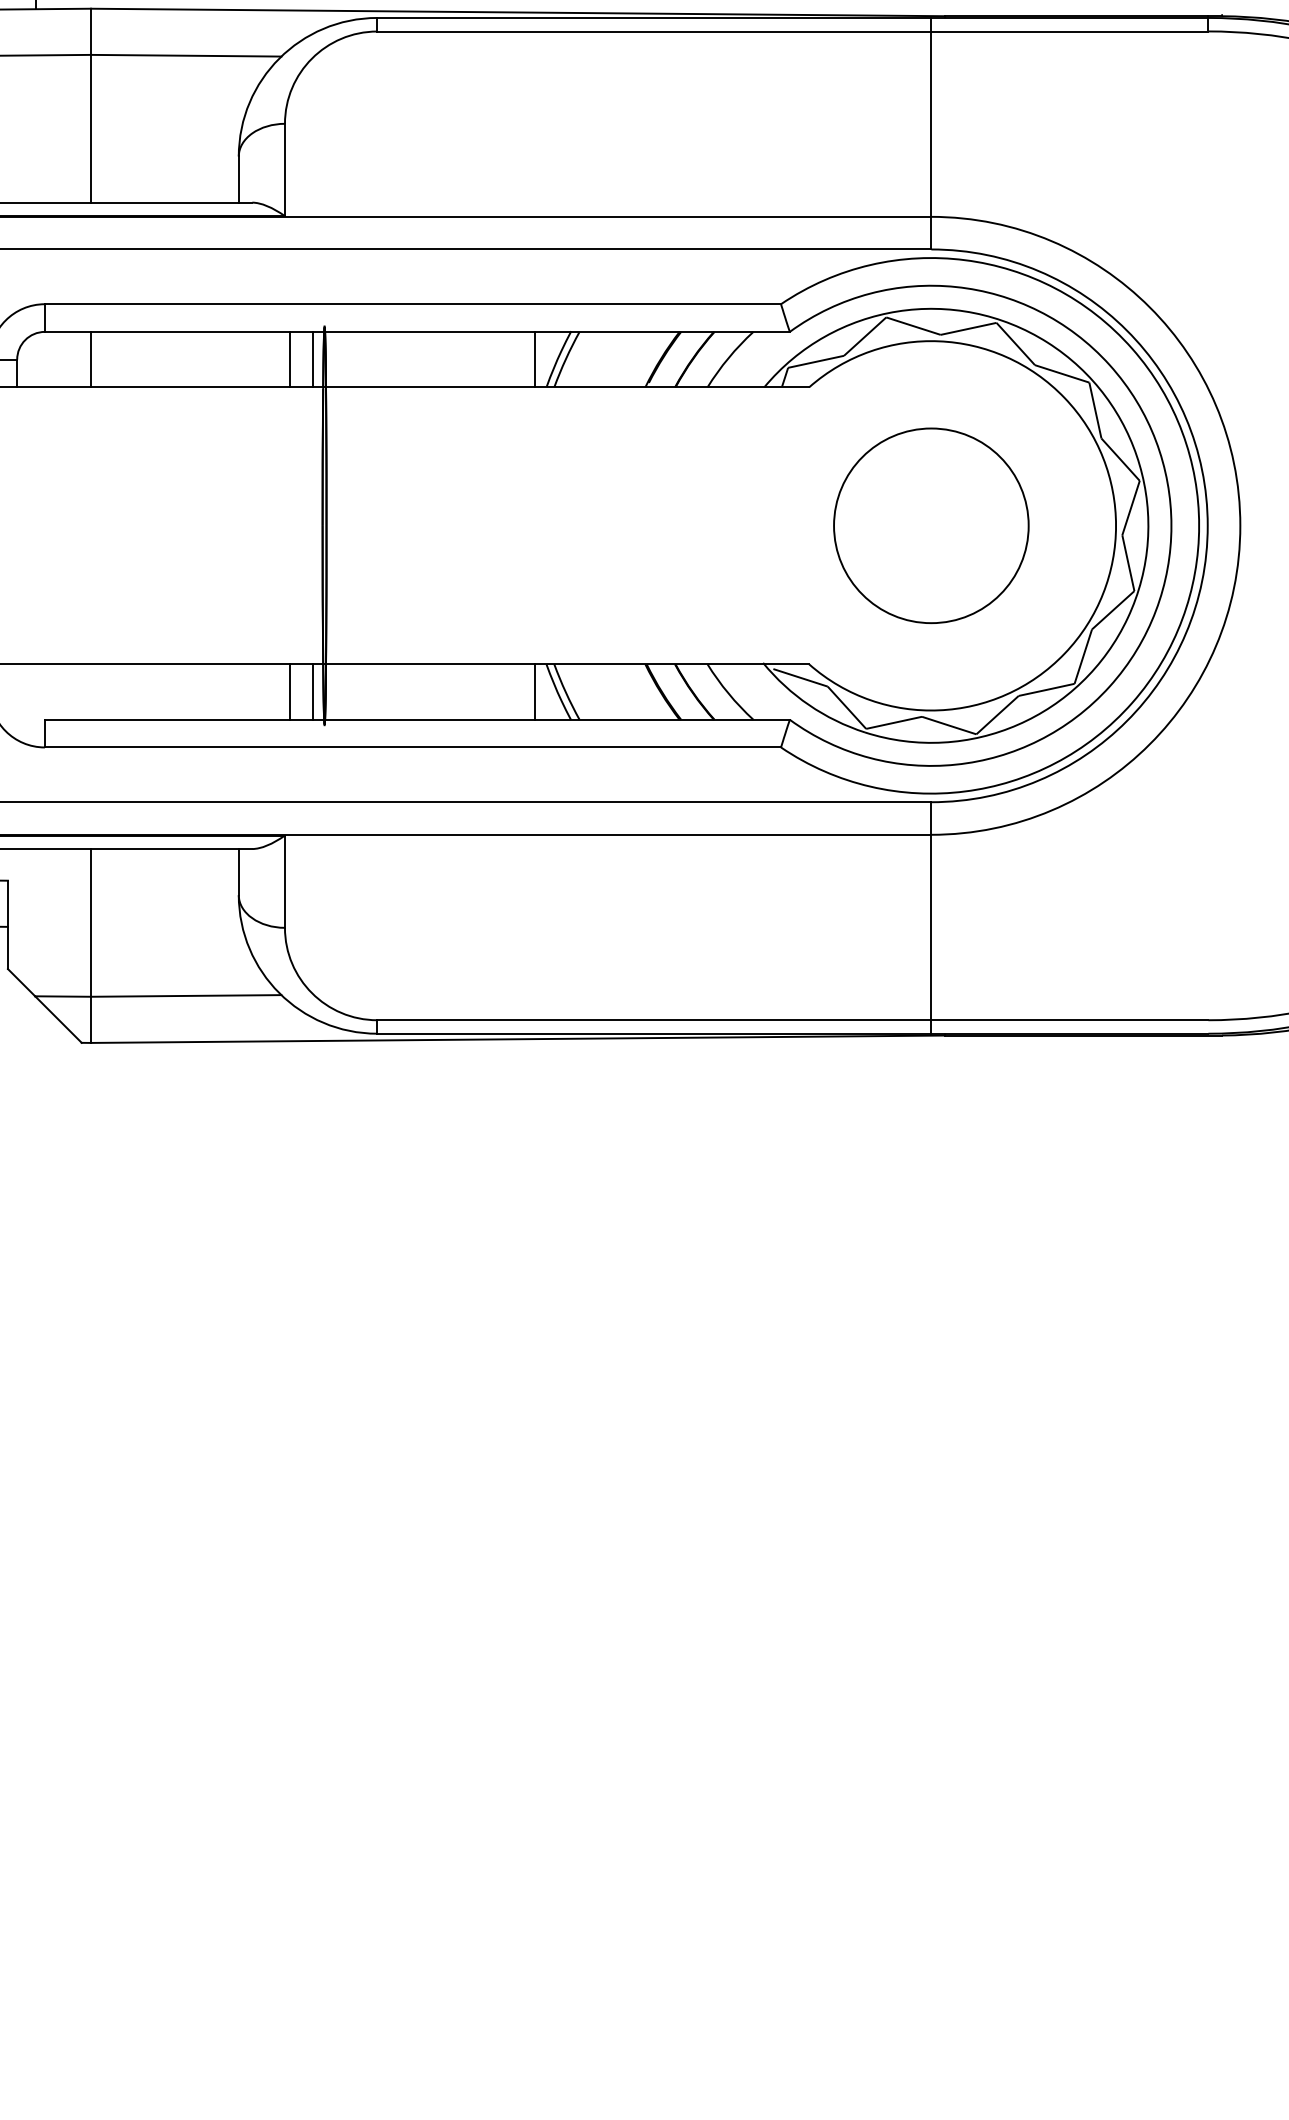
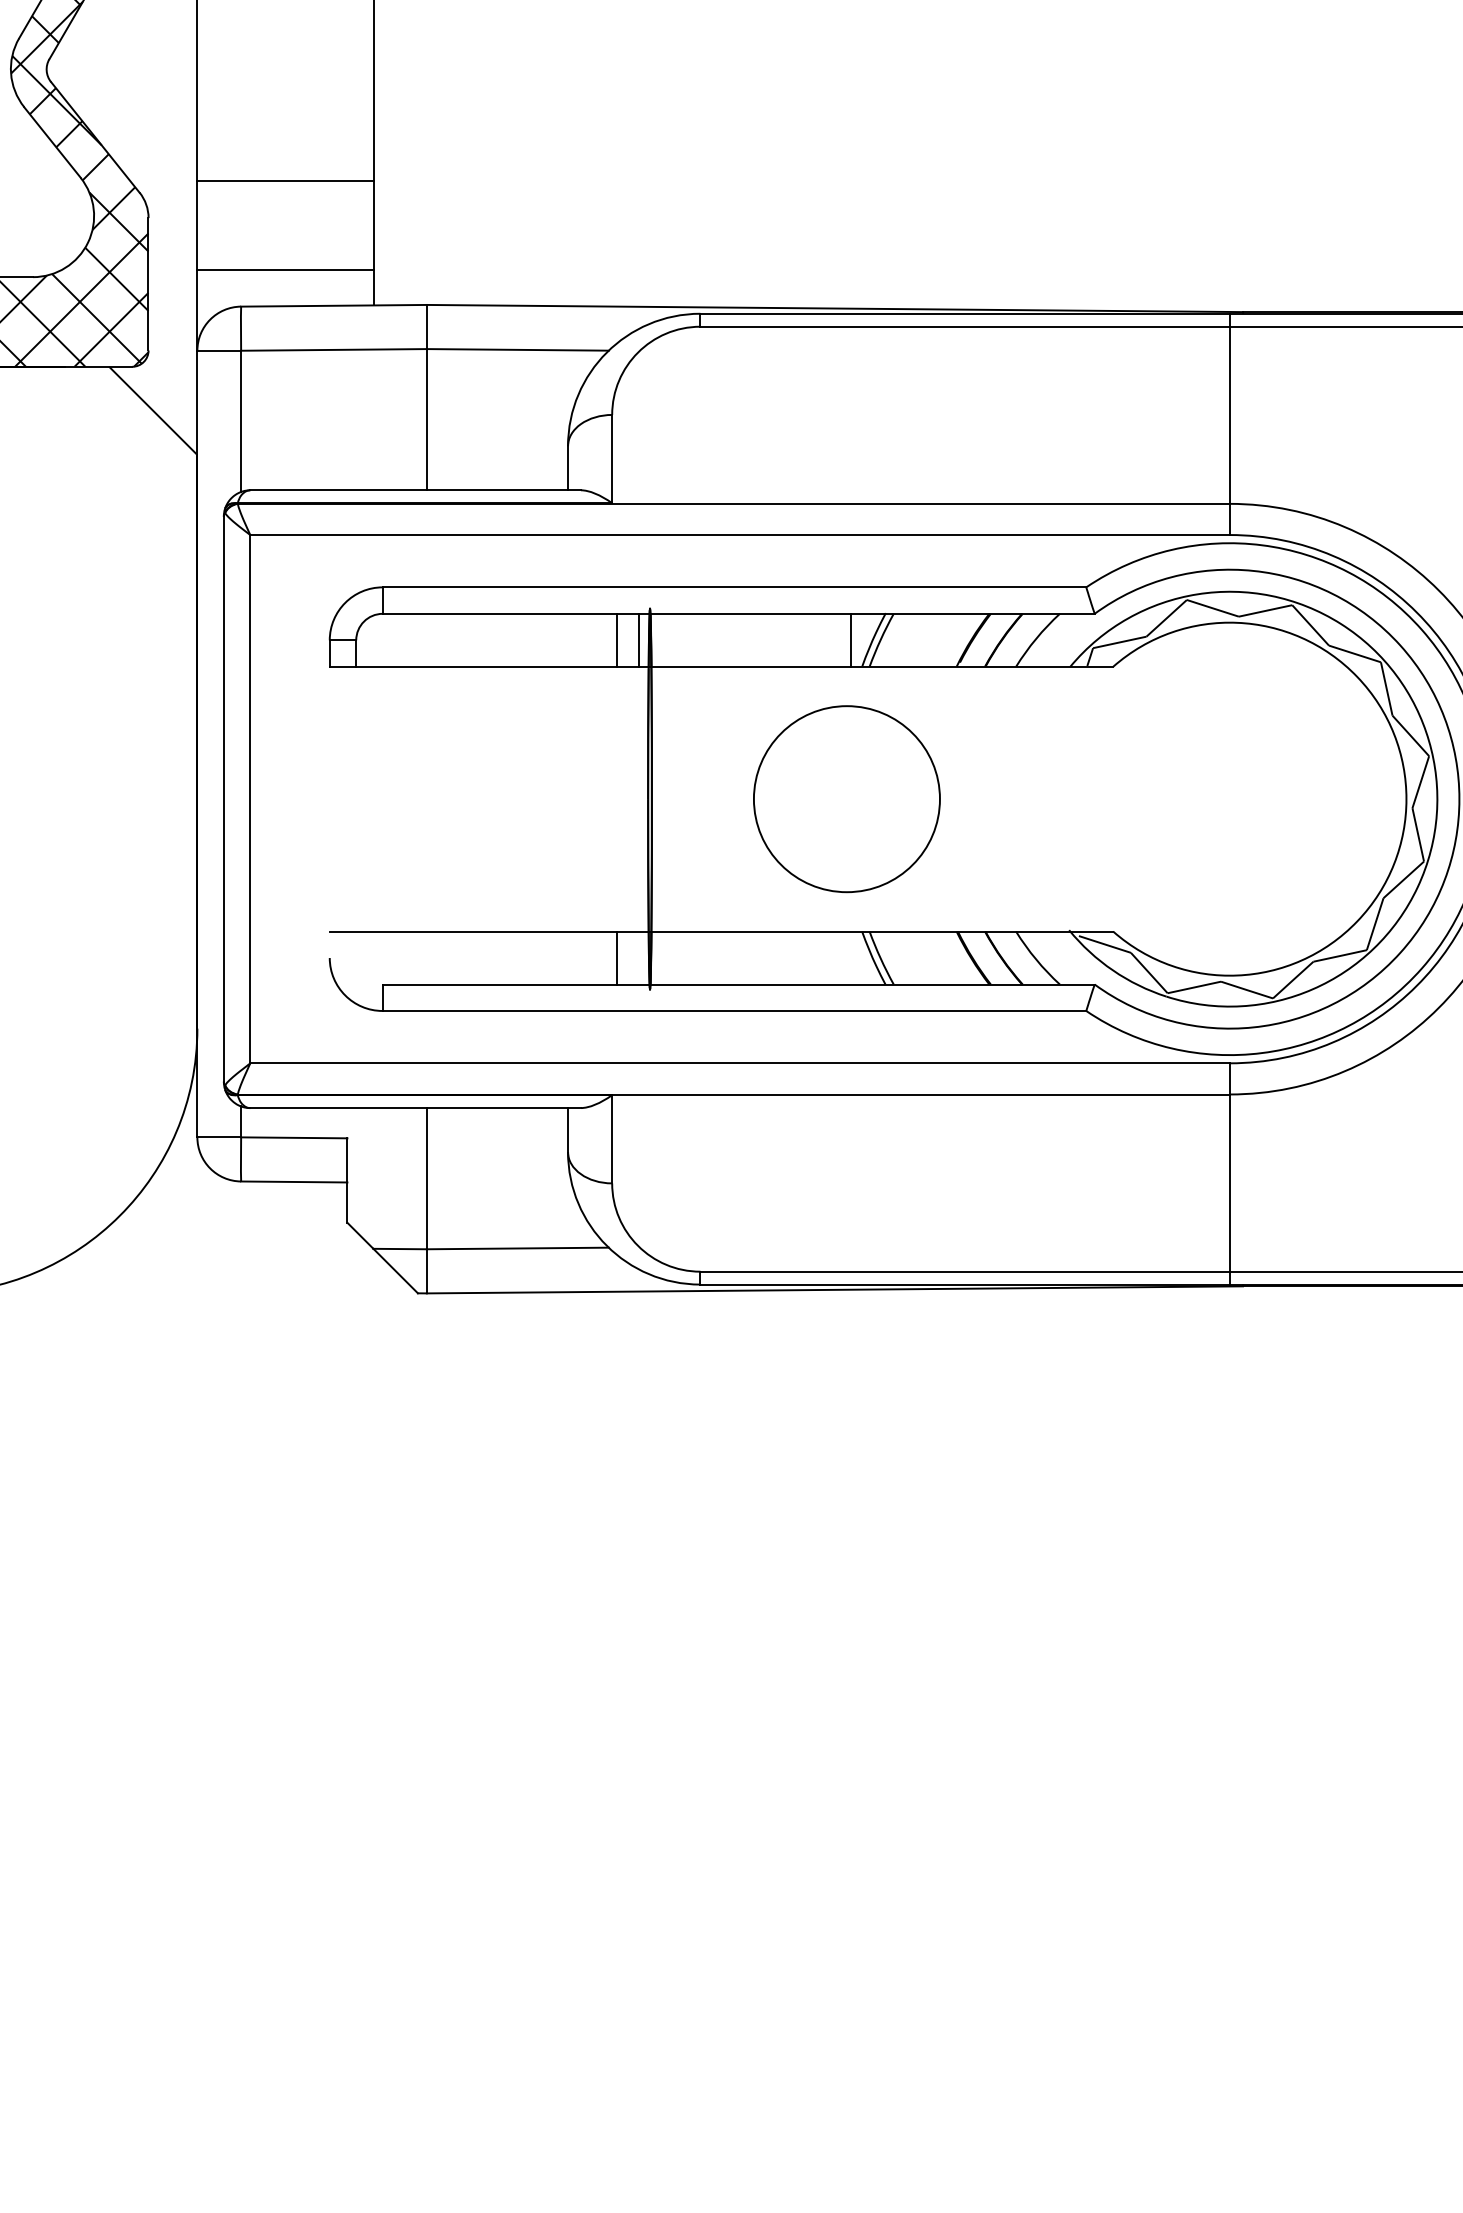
line: (90, 358) -> (426, 639), removed
circle: (930, 526) -> (846, 799), moved
line: (312, 691) -> (638, 957), removed
line: (534, 691) -> (850, 957), removed

